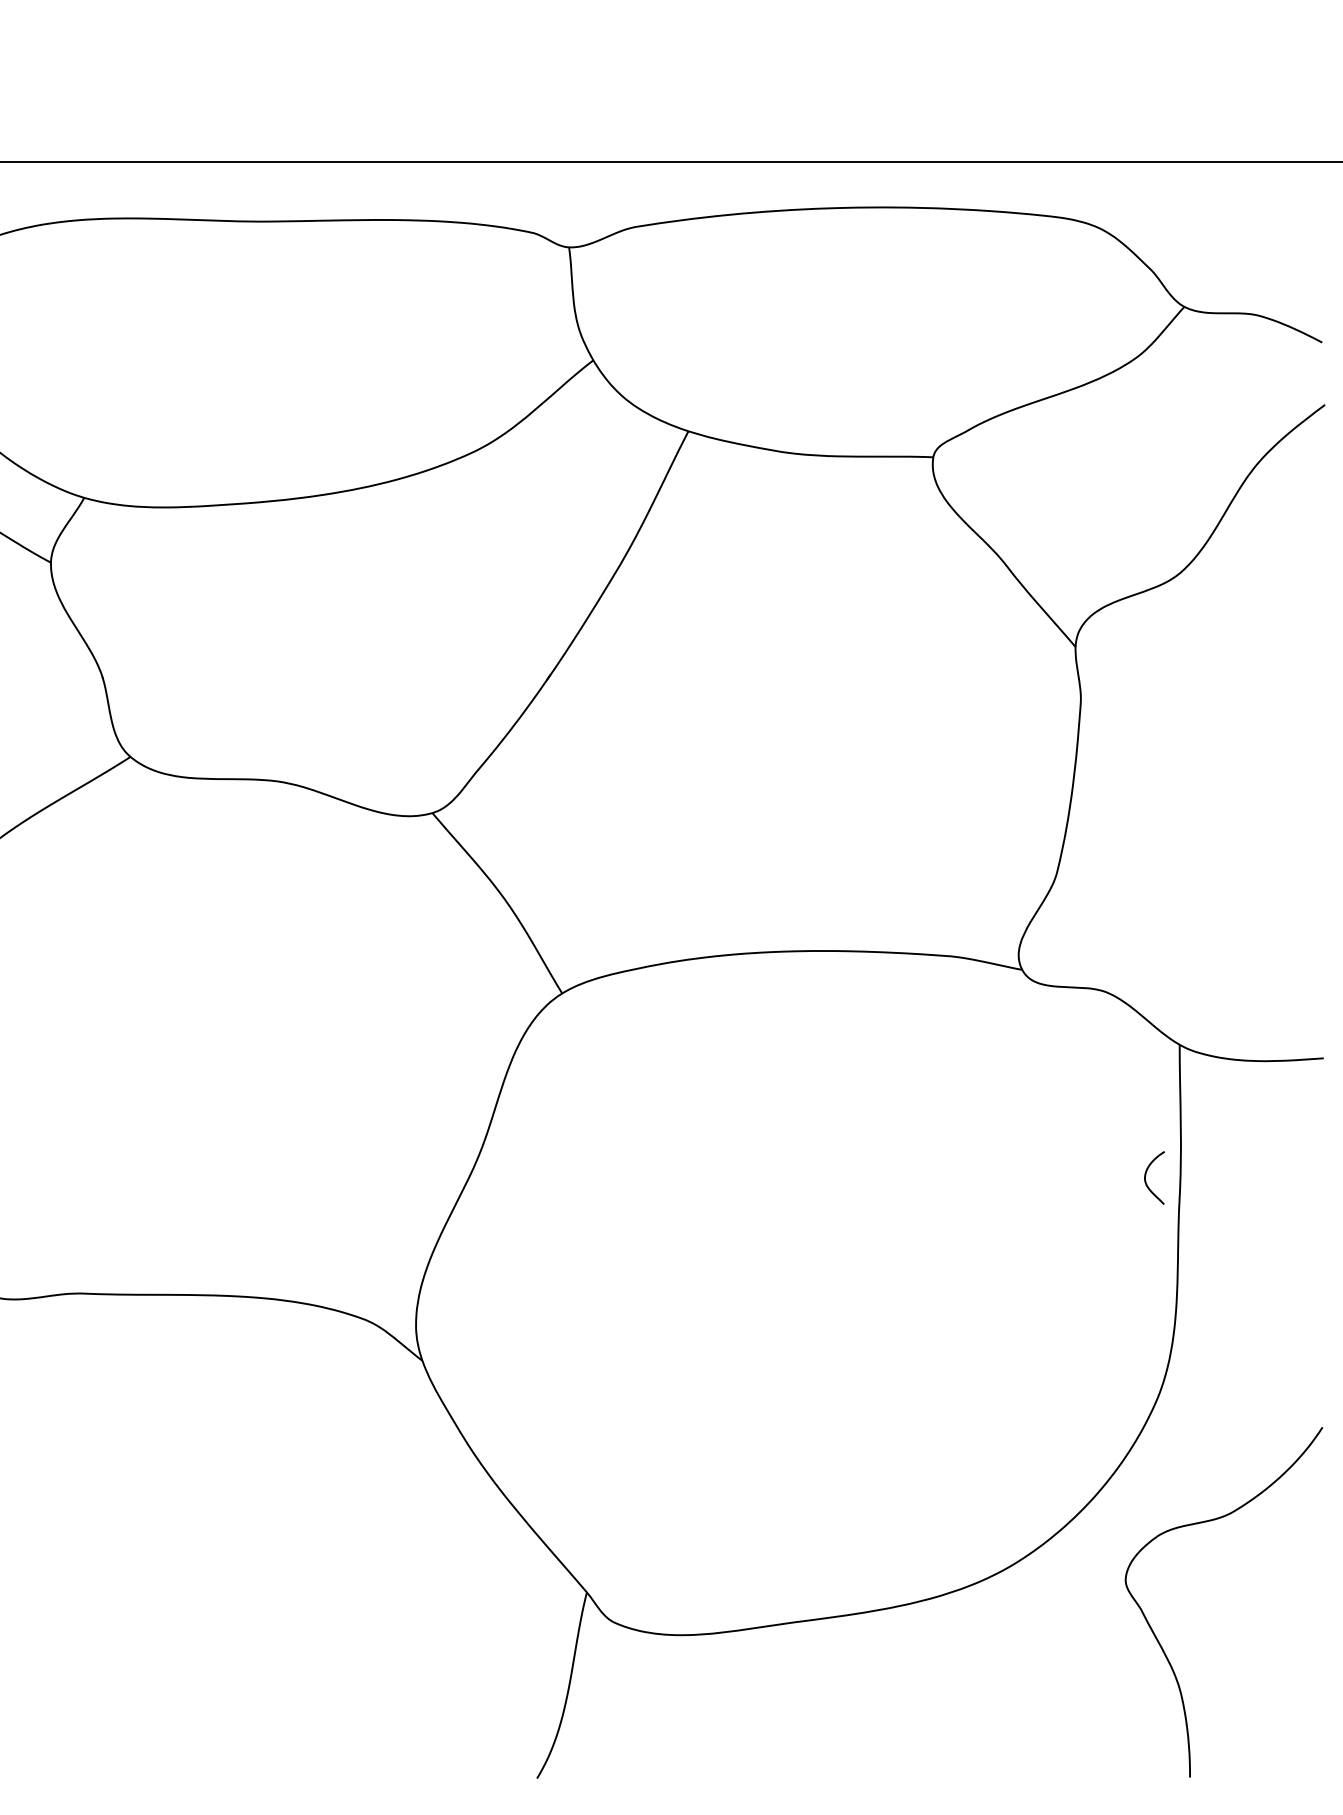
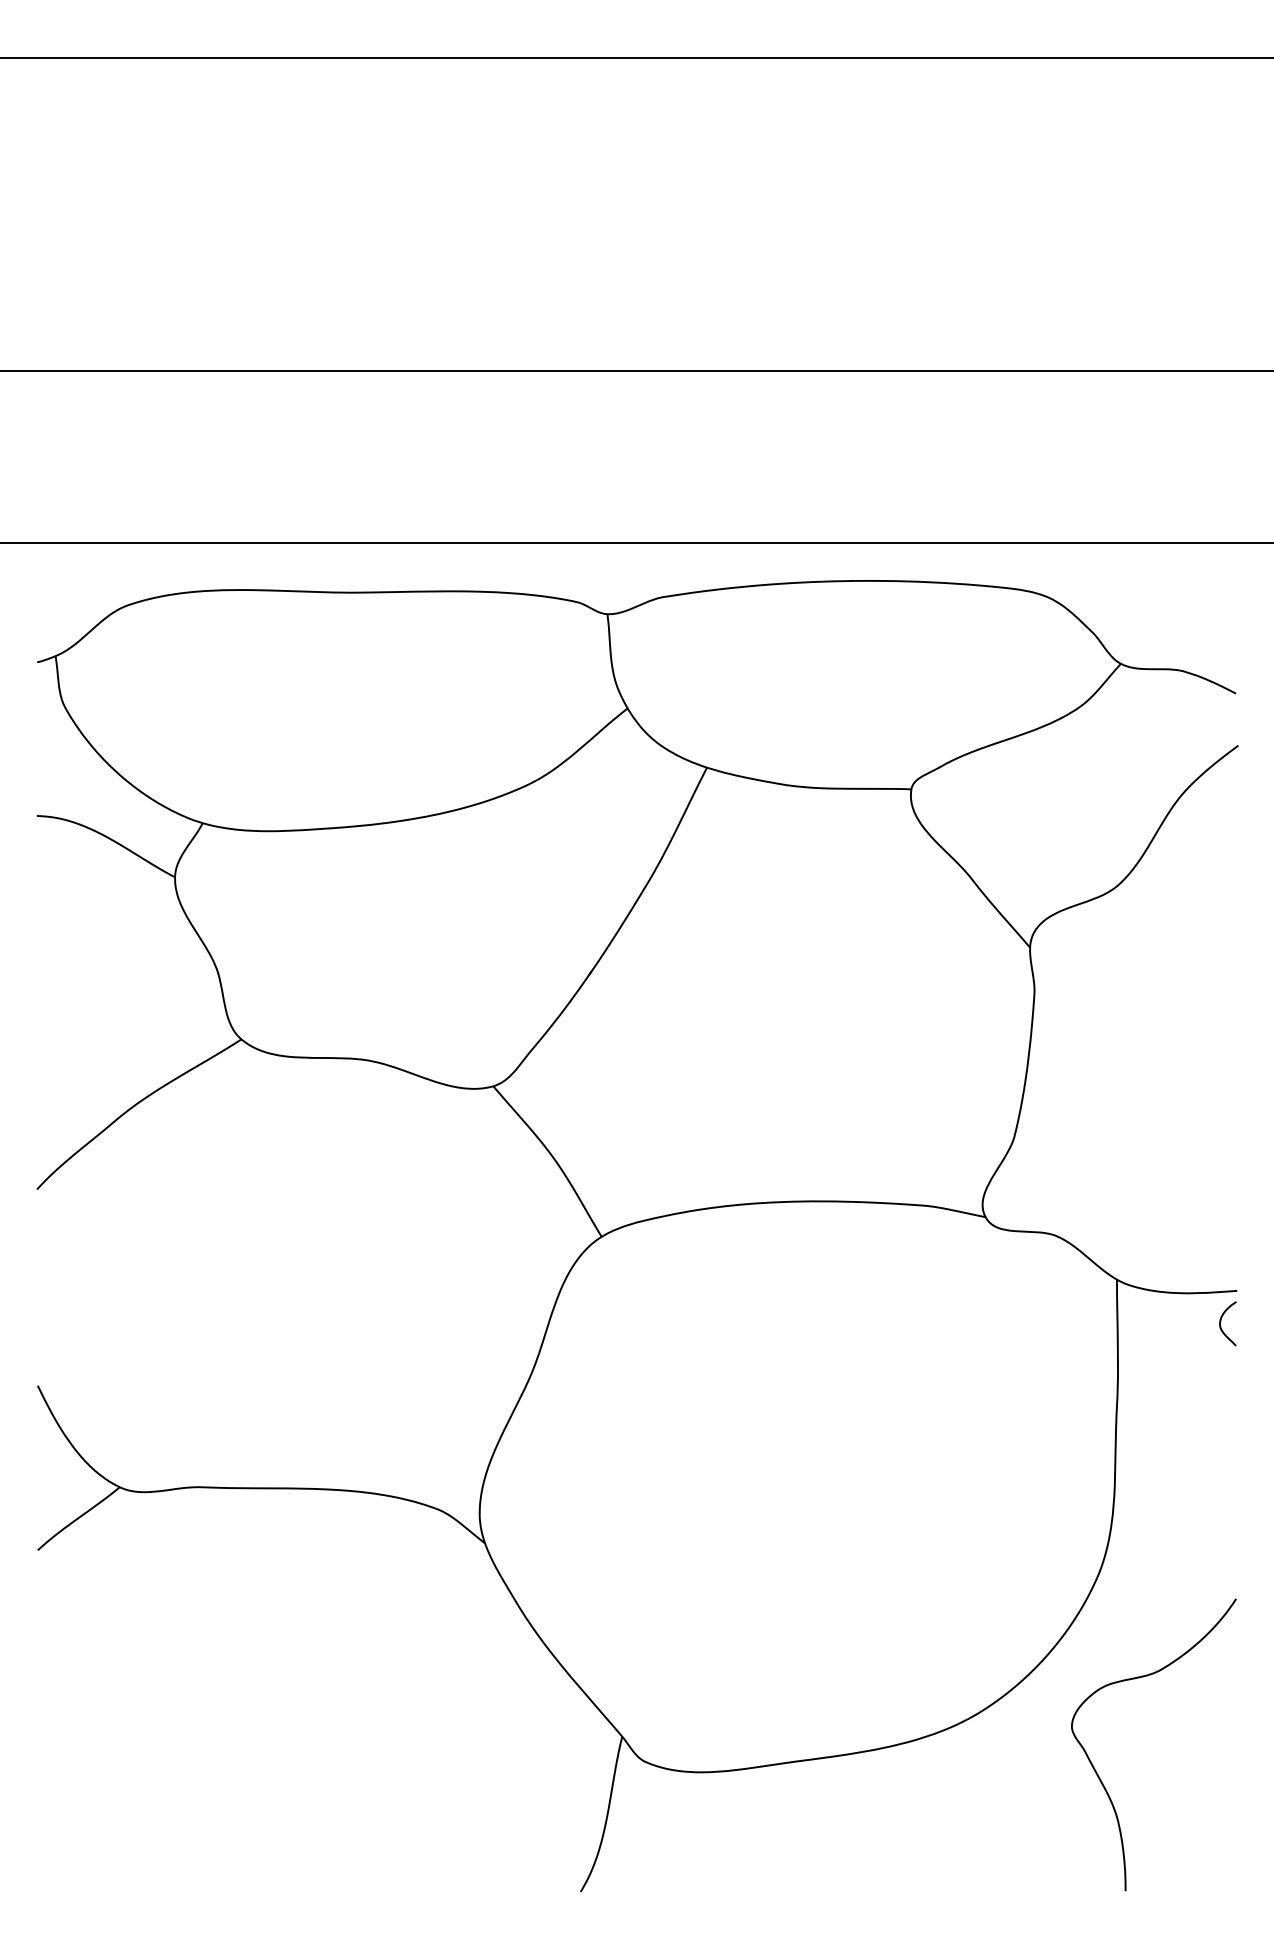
curve: (1146, 1175) -> (1221, 1321), moved

